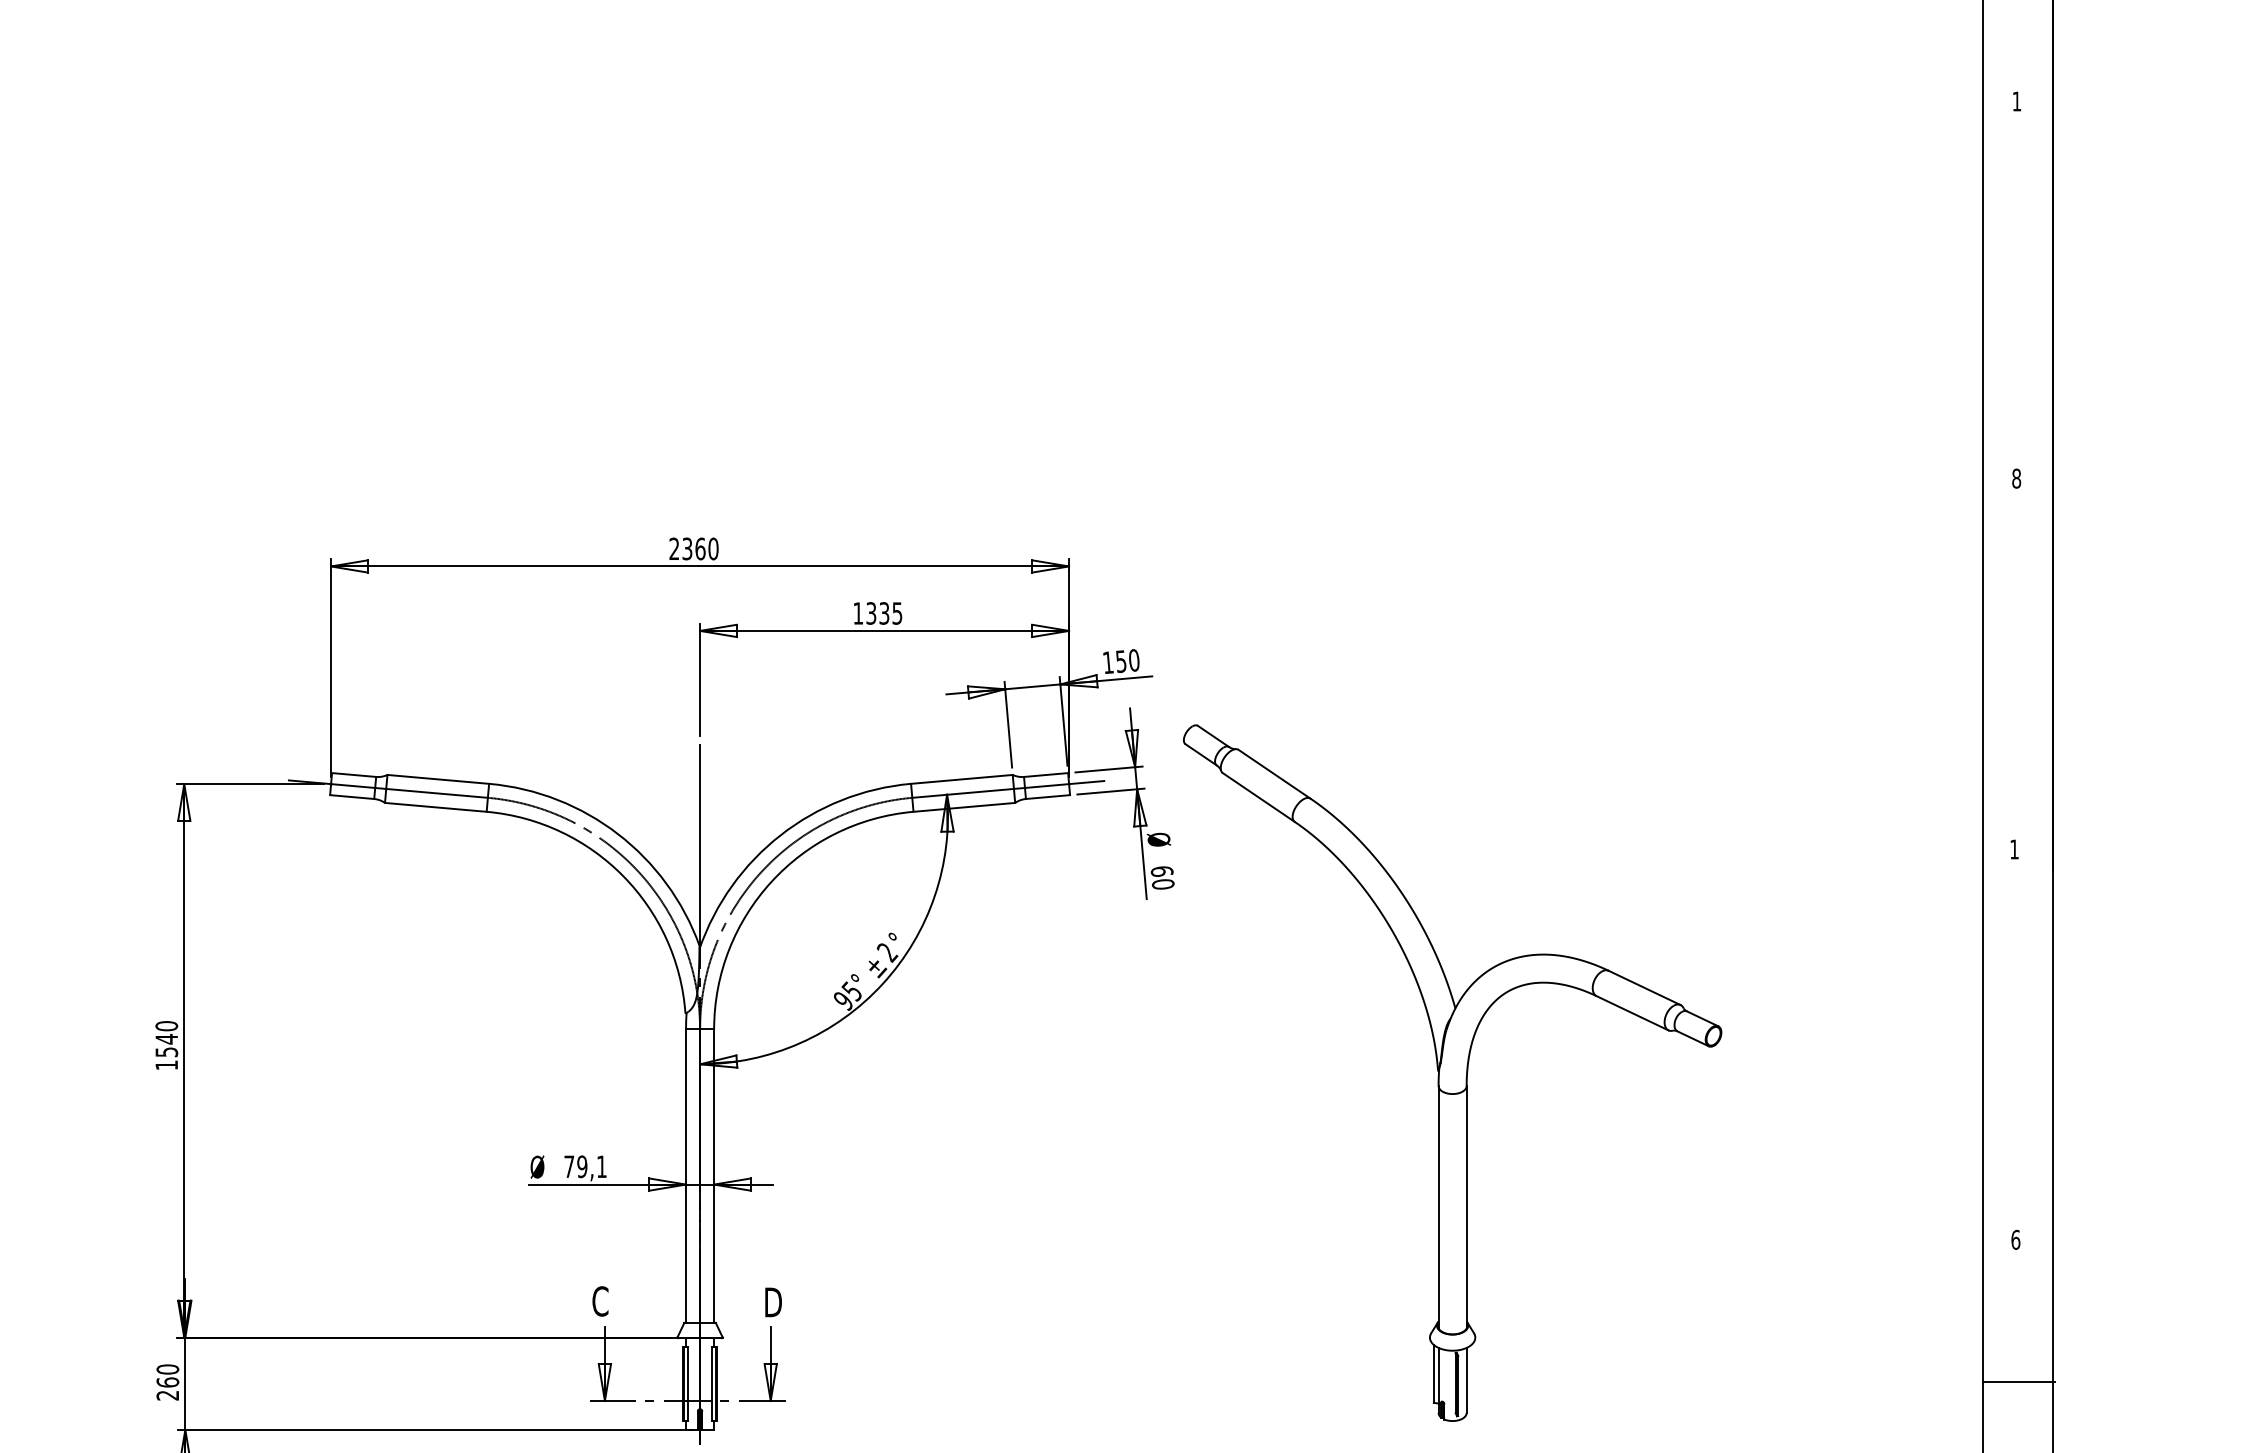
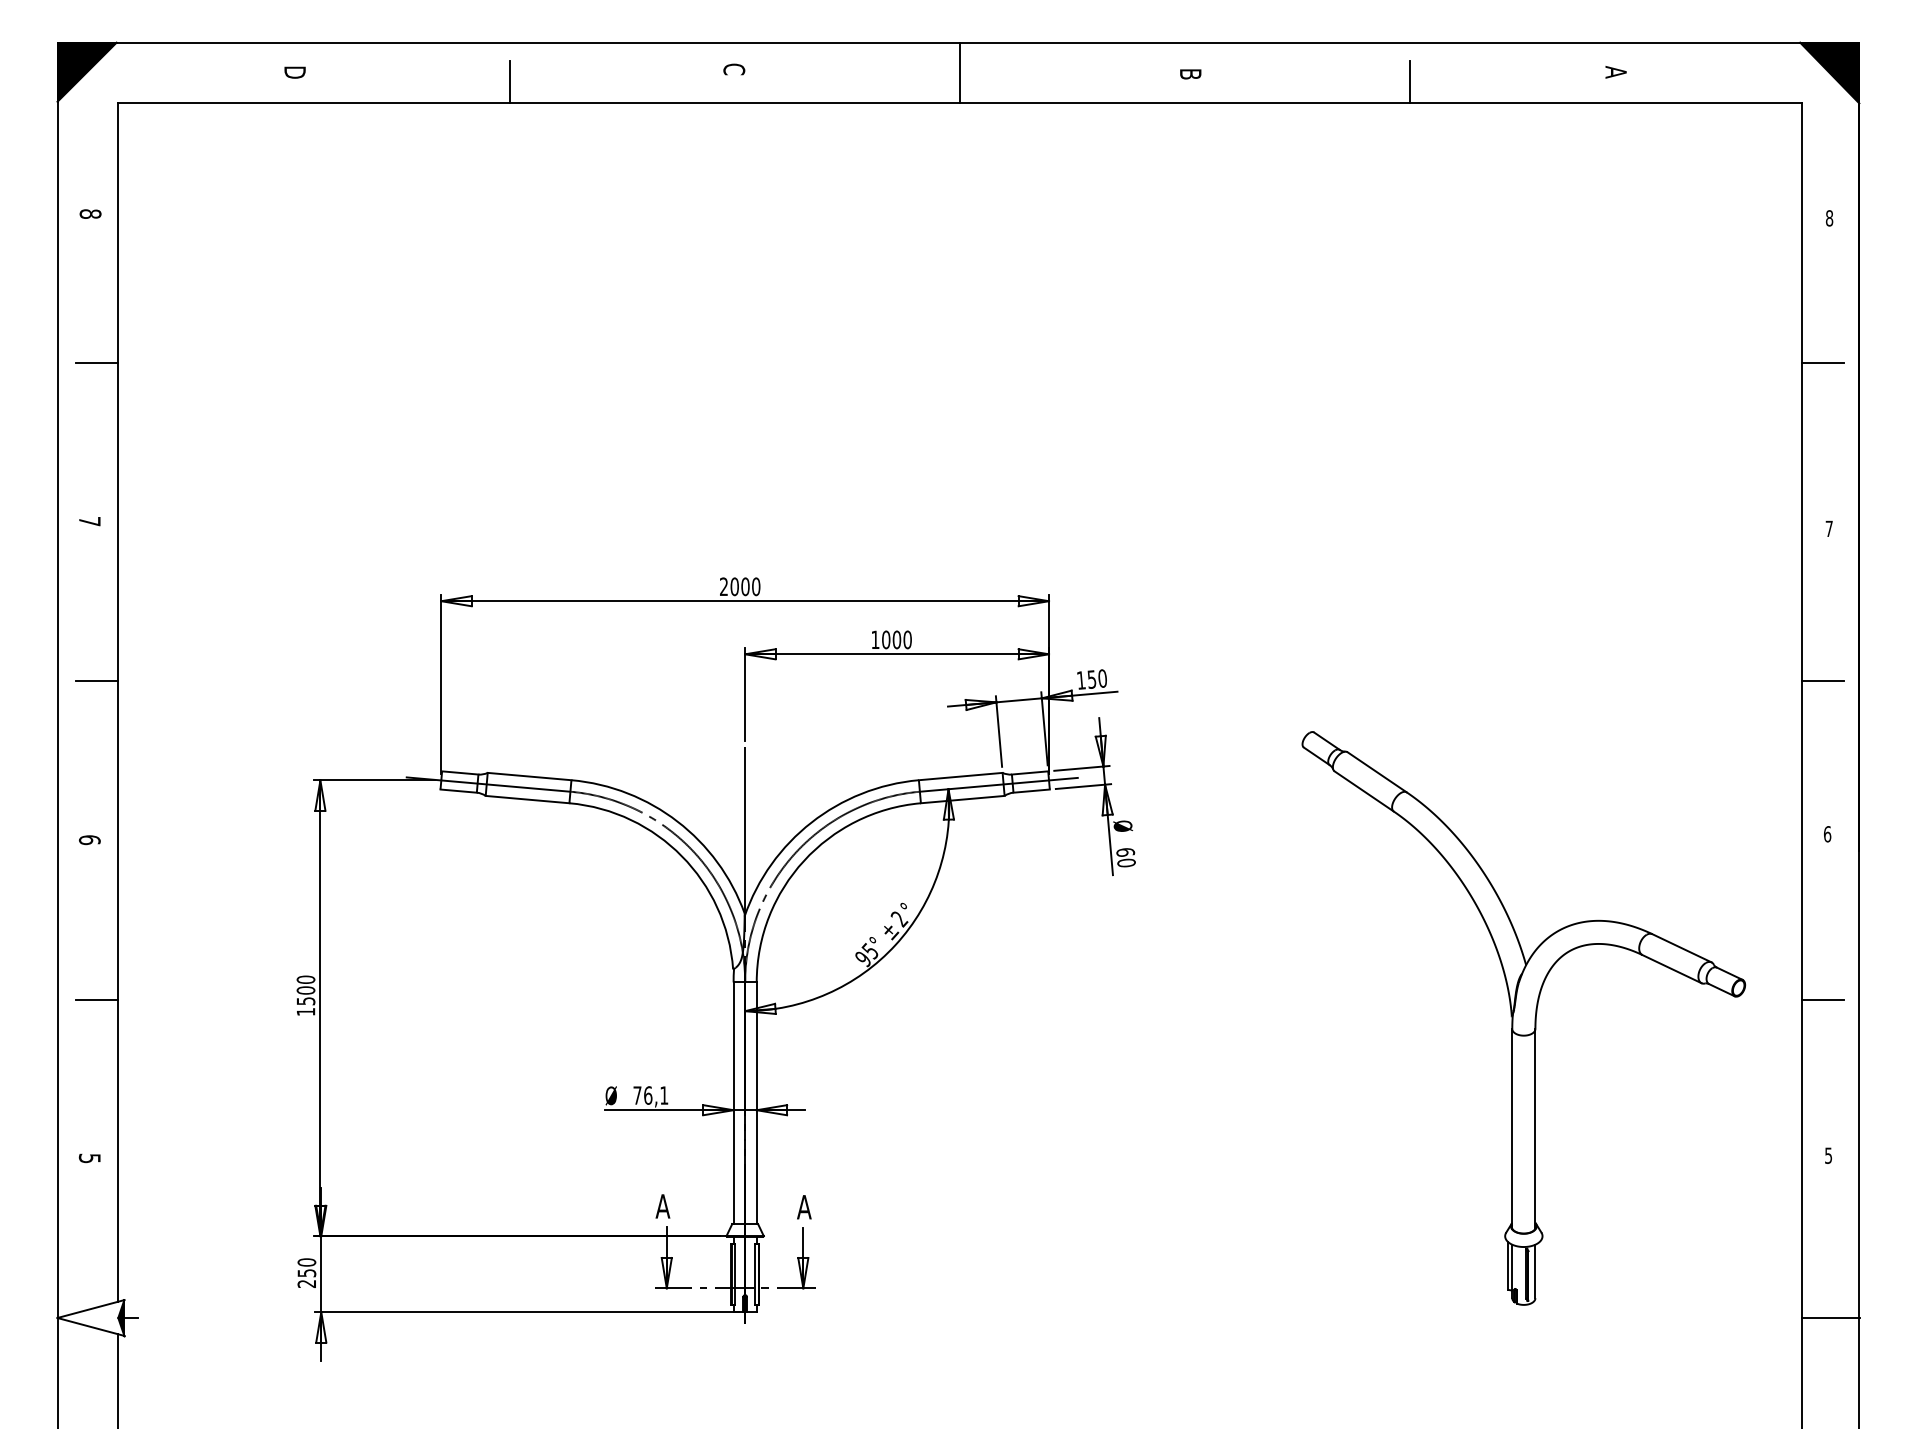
text: (2016, 101) -> (1829, 218), 1 -> 8
line: (2008, 276) -> (1822, 362), added
text: (2015, 478) -> (1828, 528), 8 -> 7
text: (693, 548) -> (739, 586), 2360 -> 2000
text: (883, 612) -> (896, 639), 1335 -> 1000
line: (2008, 663) -> (1822, 681), added
text: (2014, 849) -> (1827, 834), 1 -> 6
text: (166, 1039) -> (305, 990), 1540 -> 1500
line: (2008, 1050) -> (1822, 999), added
part: (1452, 1073) -> (1523, 1018), moved
text: (582, 1166) -> (648, 1095), 79,1 -> 76,1
text: (2015, 1239) -> (1828, 1155), 6 -> 5
text: (599, 1300) -> (662, 1205), C -> A
text: (772, 1302) -> (804, 1207), D -> A
text: (167, 1382) -> (306, 1273), 260 -> 250
line: (2018, 1382) -> (1830, 1318), moved

